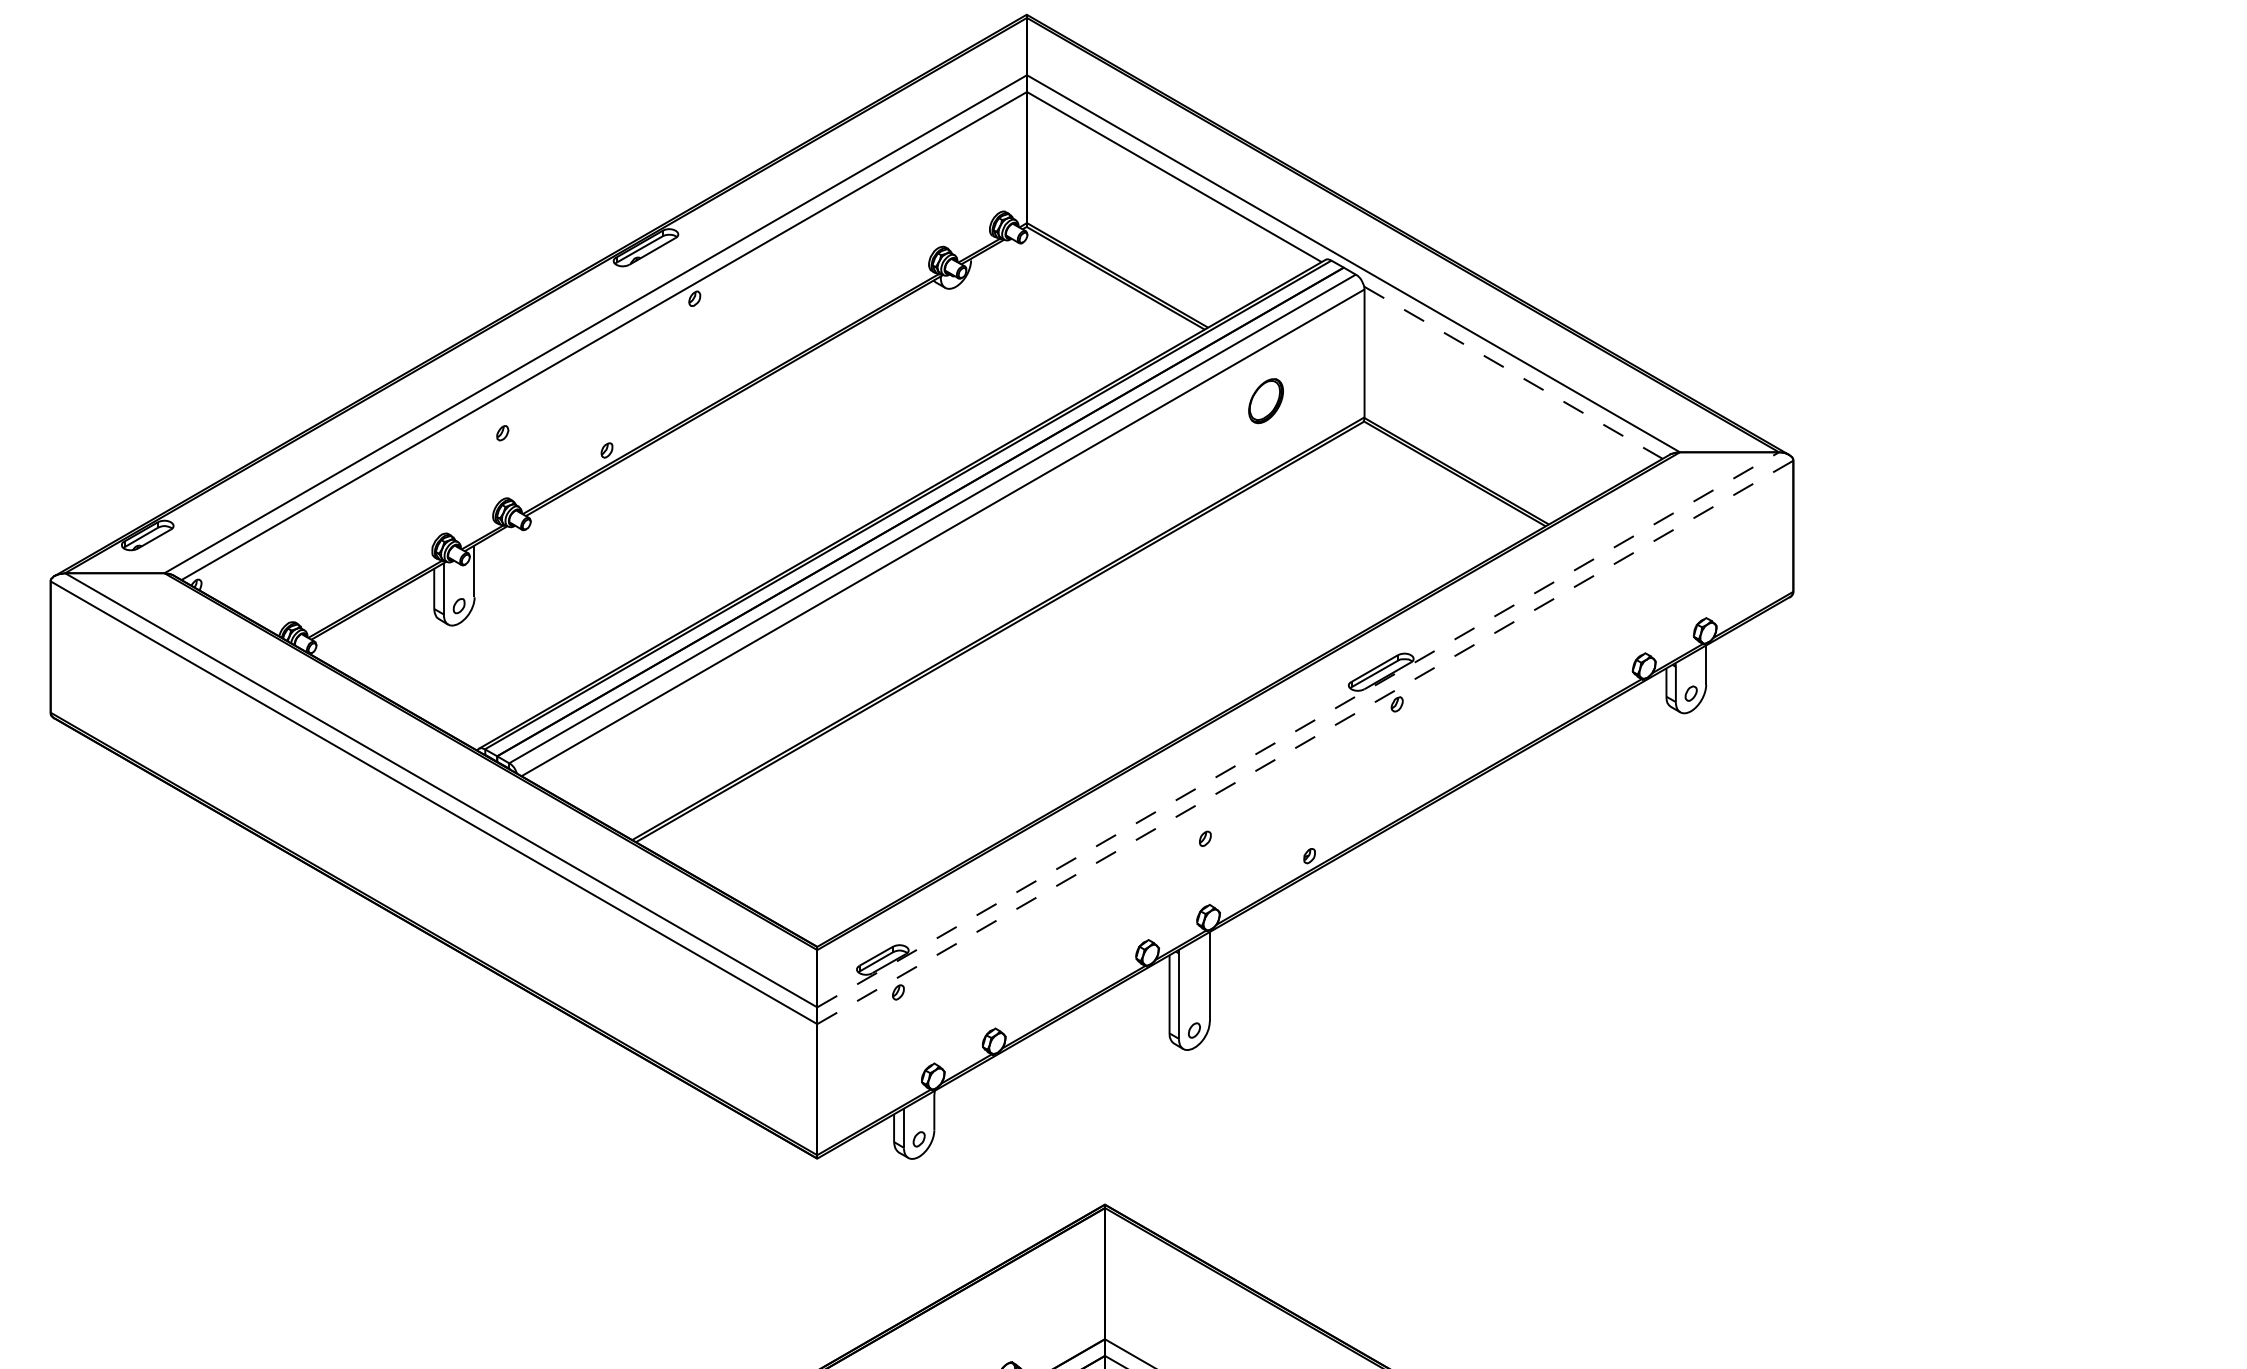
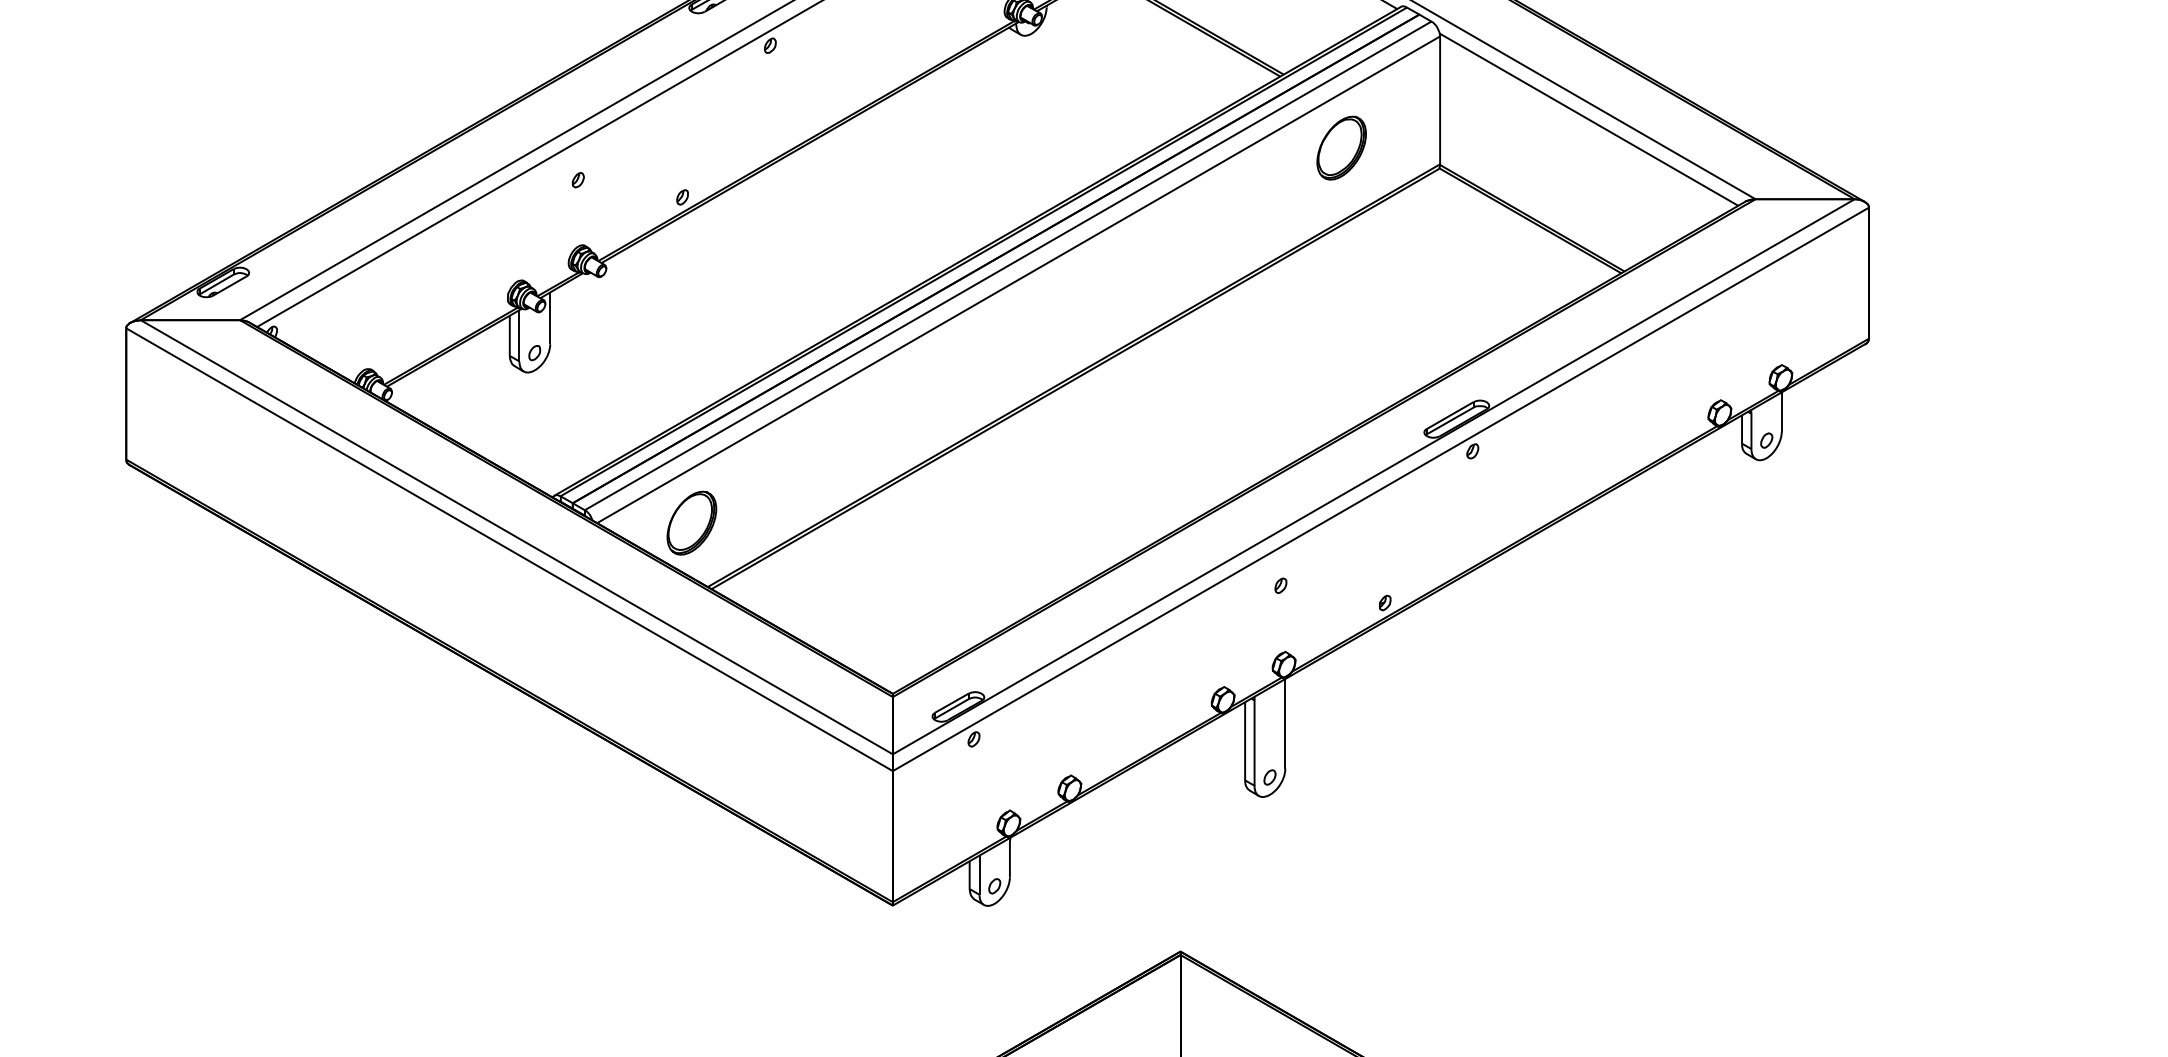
line: (1513, 372) -> (1589, 119), dashed -> solid
part: (1265, 400) -> (1341, 147), size x1.43
line: (1298, 729) -> (1374, 476), dashed -> solid
line: (1305, 742) -> (1381, 489), dashed -> solid
part: (616, 775) -> (692, 522), added

